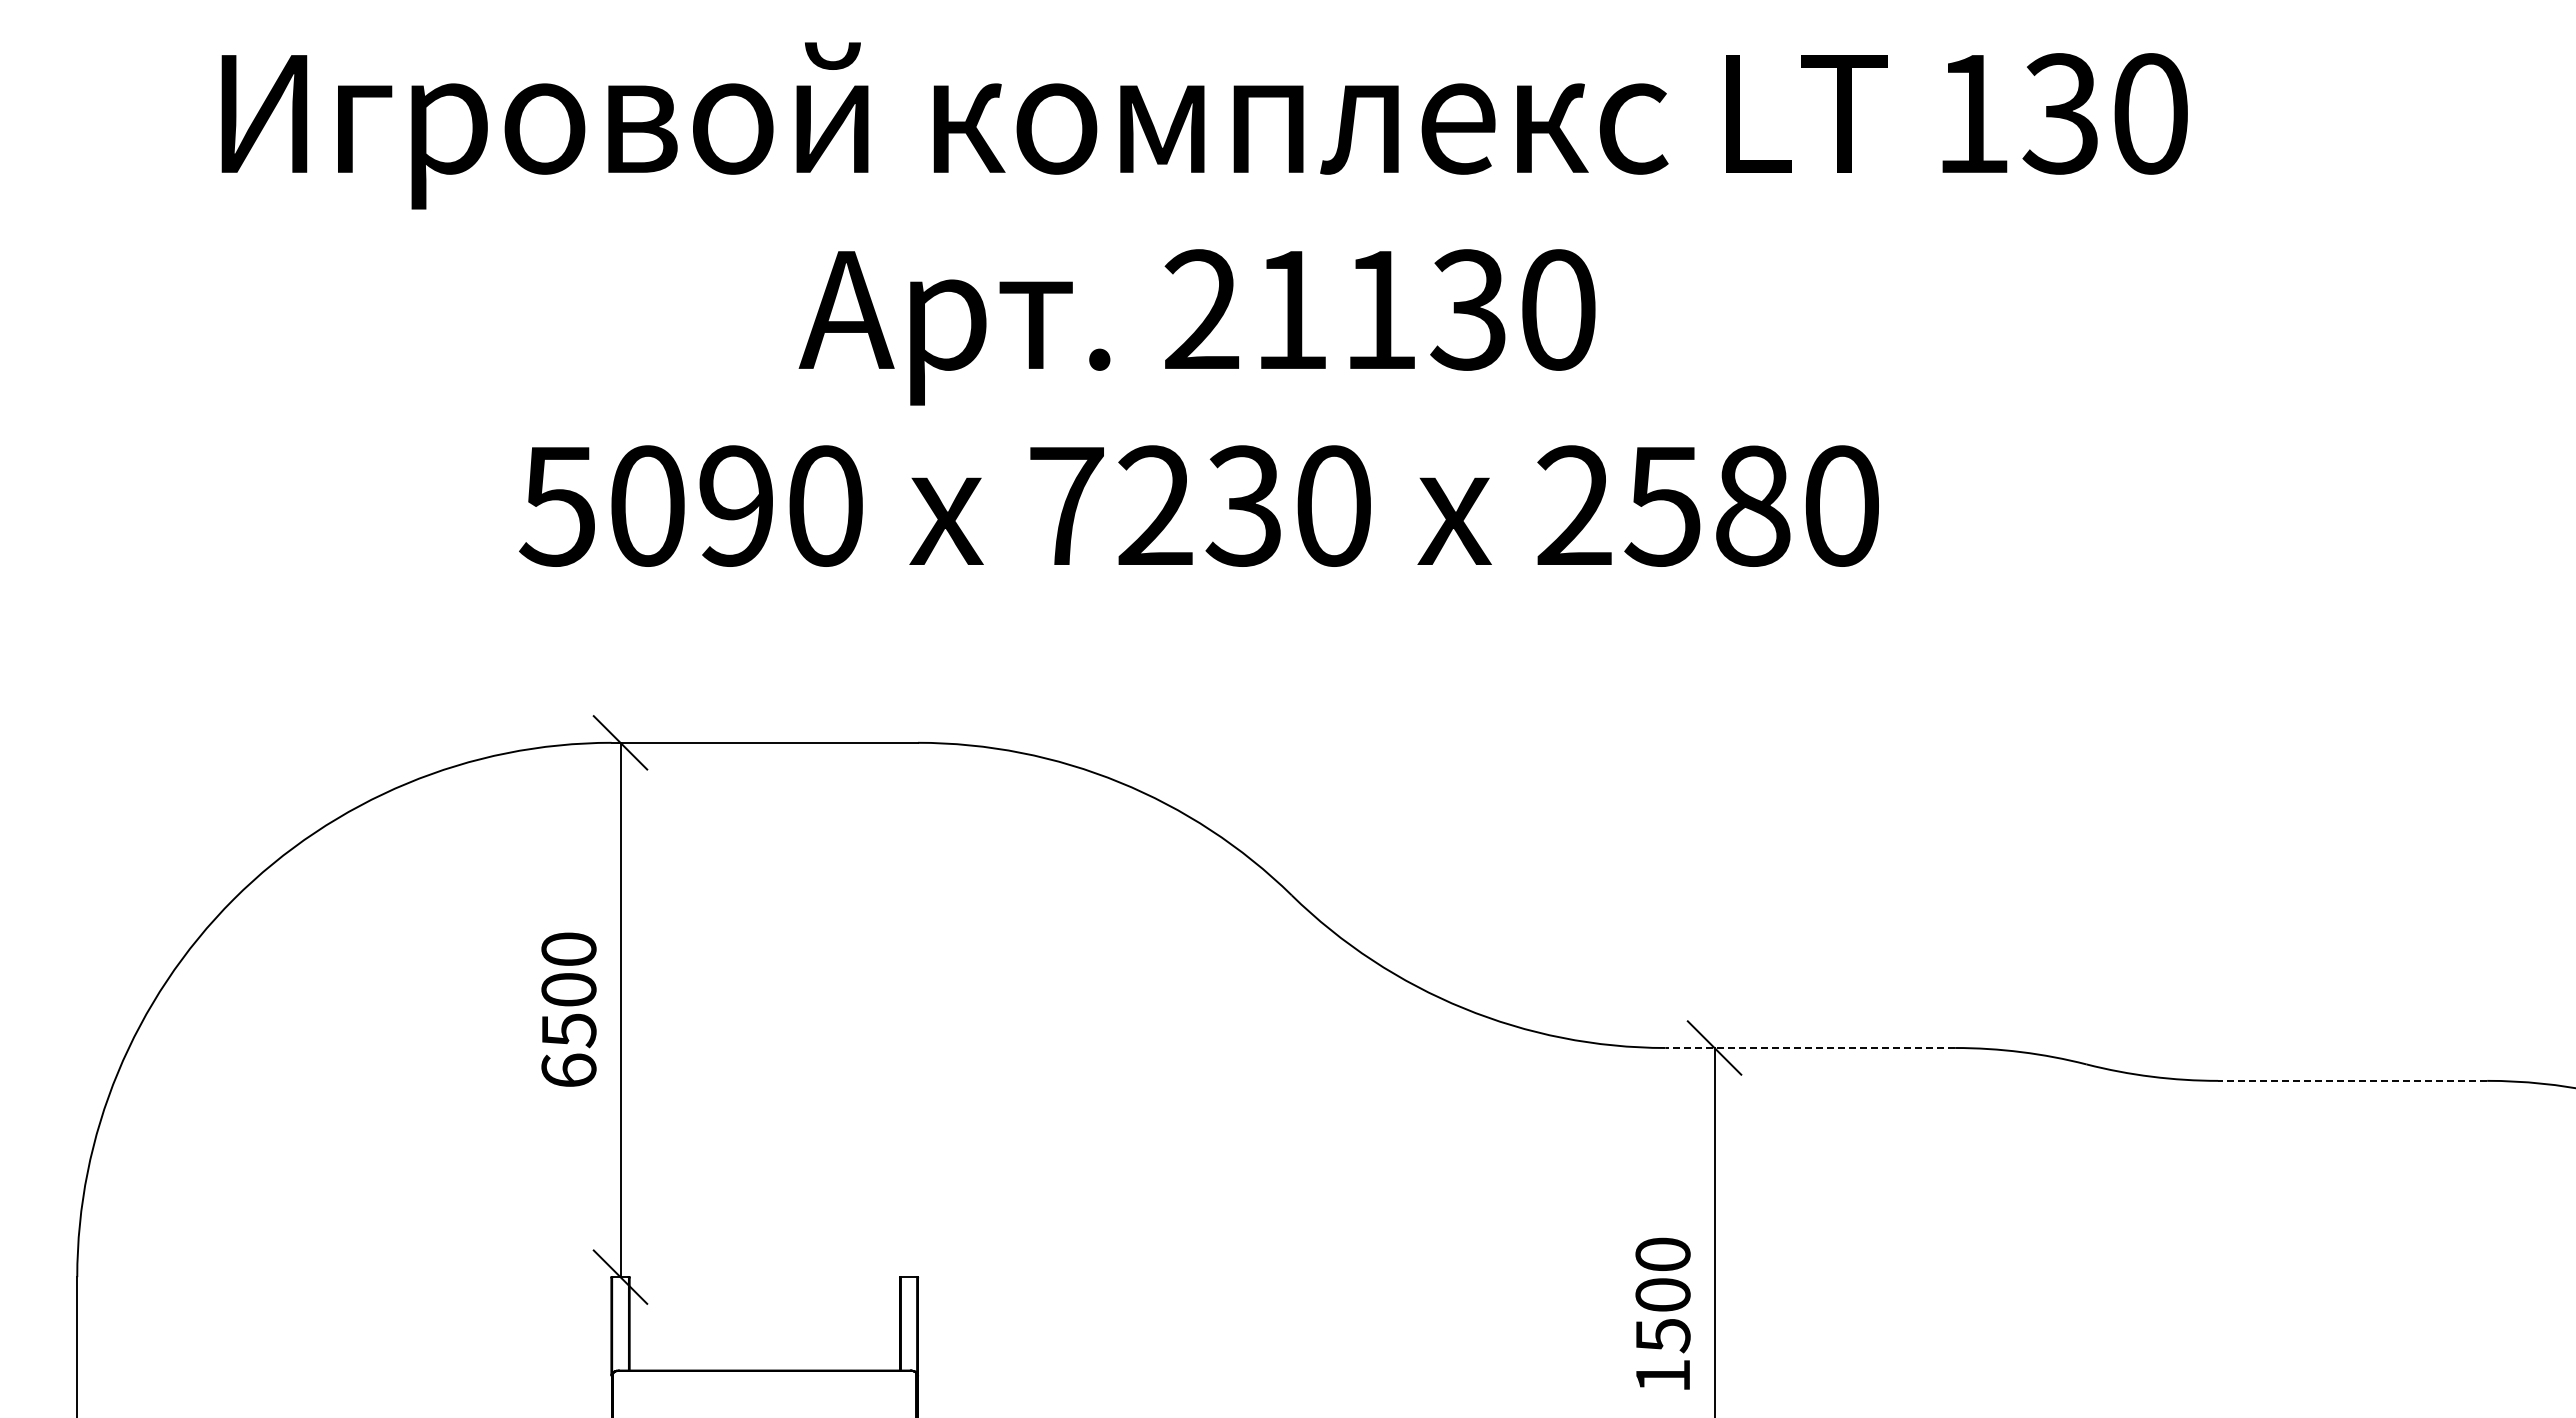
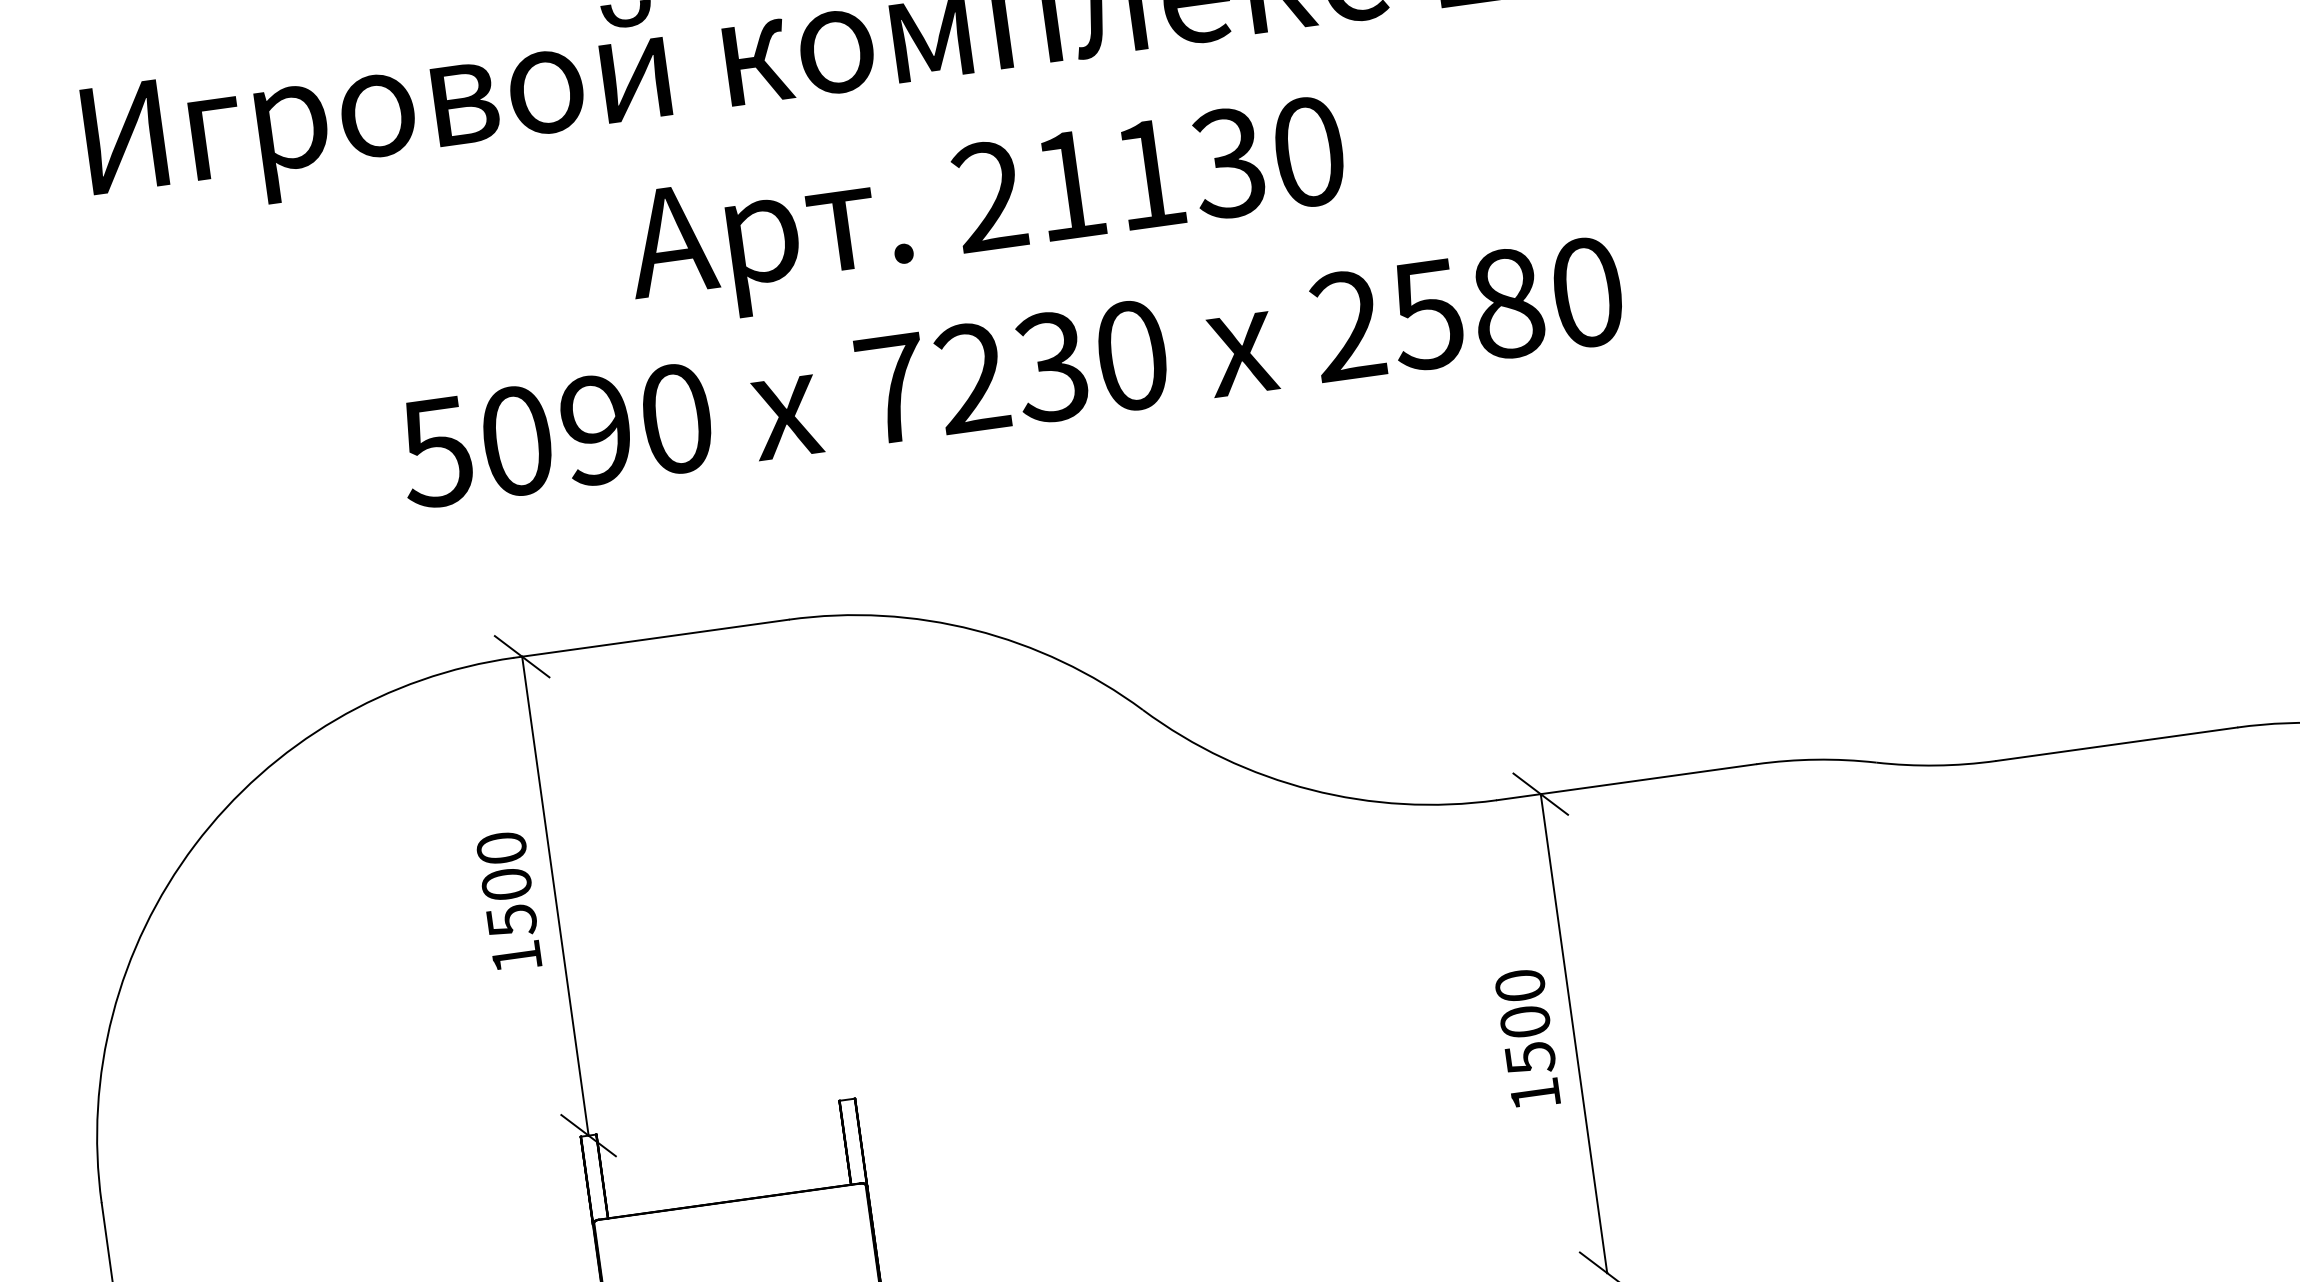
line: (1810, 1047) -> (1626, 781), dashed -> solid
text: (568, 1069) -> (516, 955), 6500 -> 1500
line: (2352, 1080) -> (2116, 743), dashed -> solid

